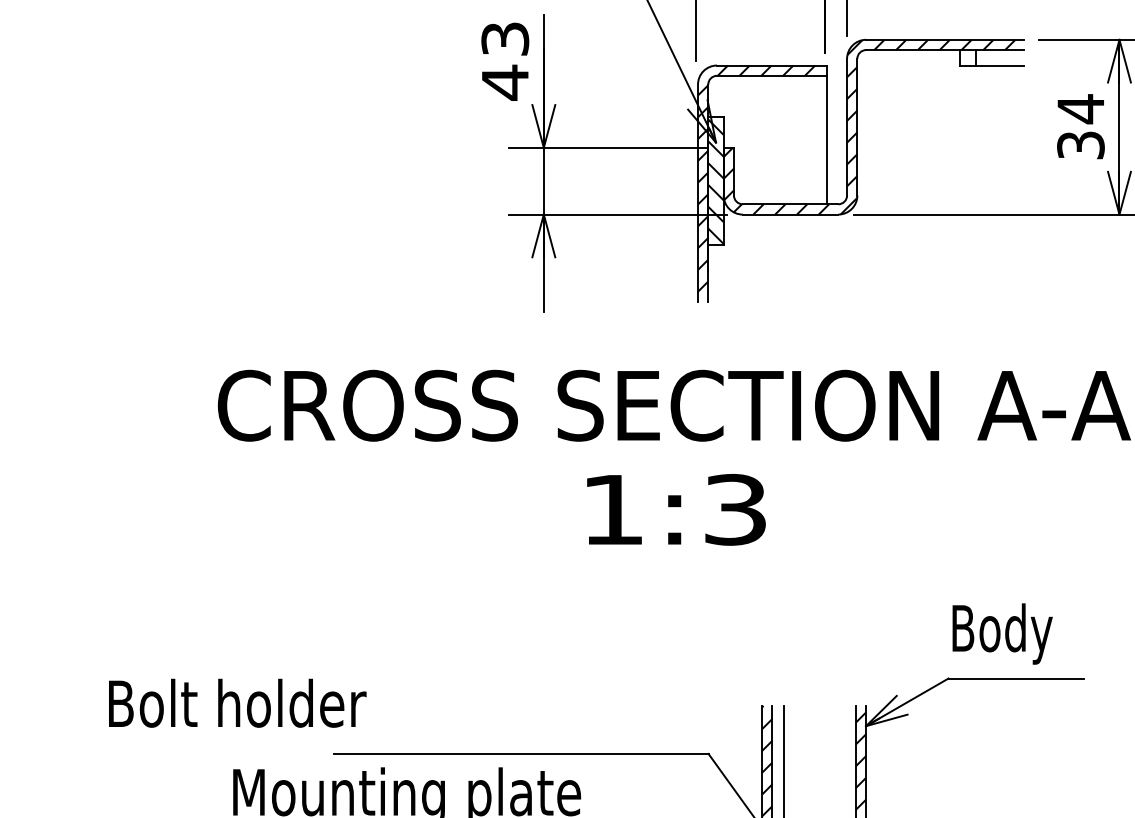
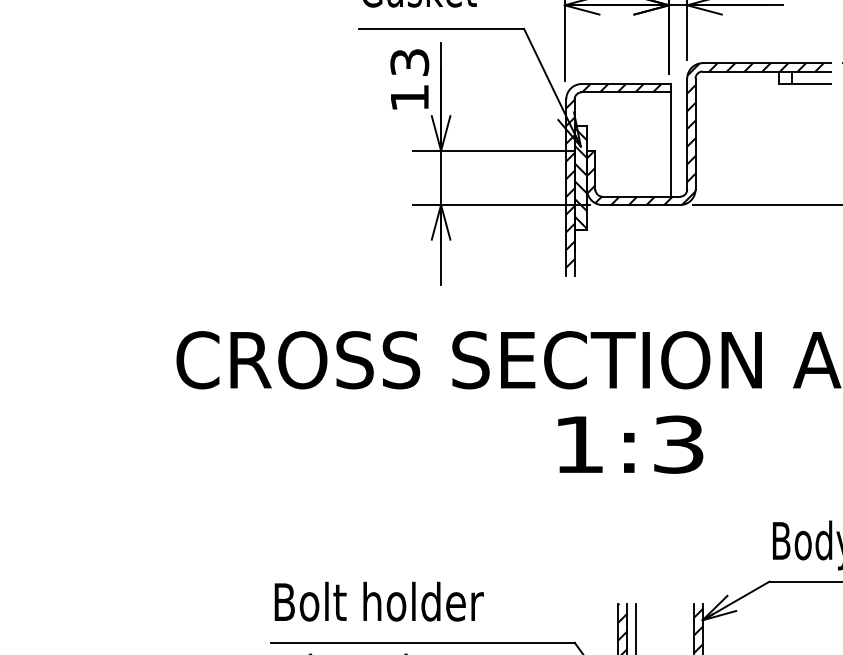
text: (505, 82) -> (409, 97), 43 -> 13
text: (676, 509) -> (630, 444), moved
text: (237, 702) -> (379, 601), moved

